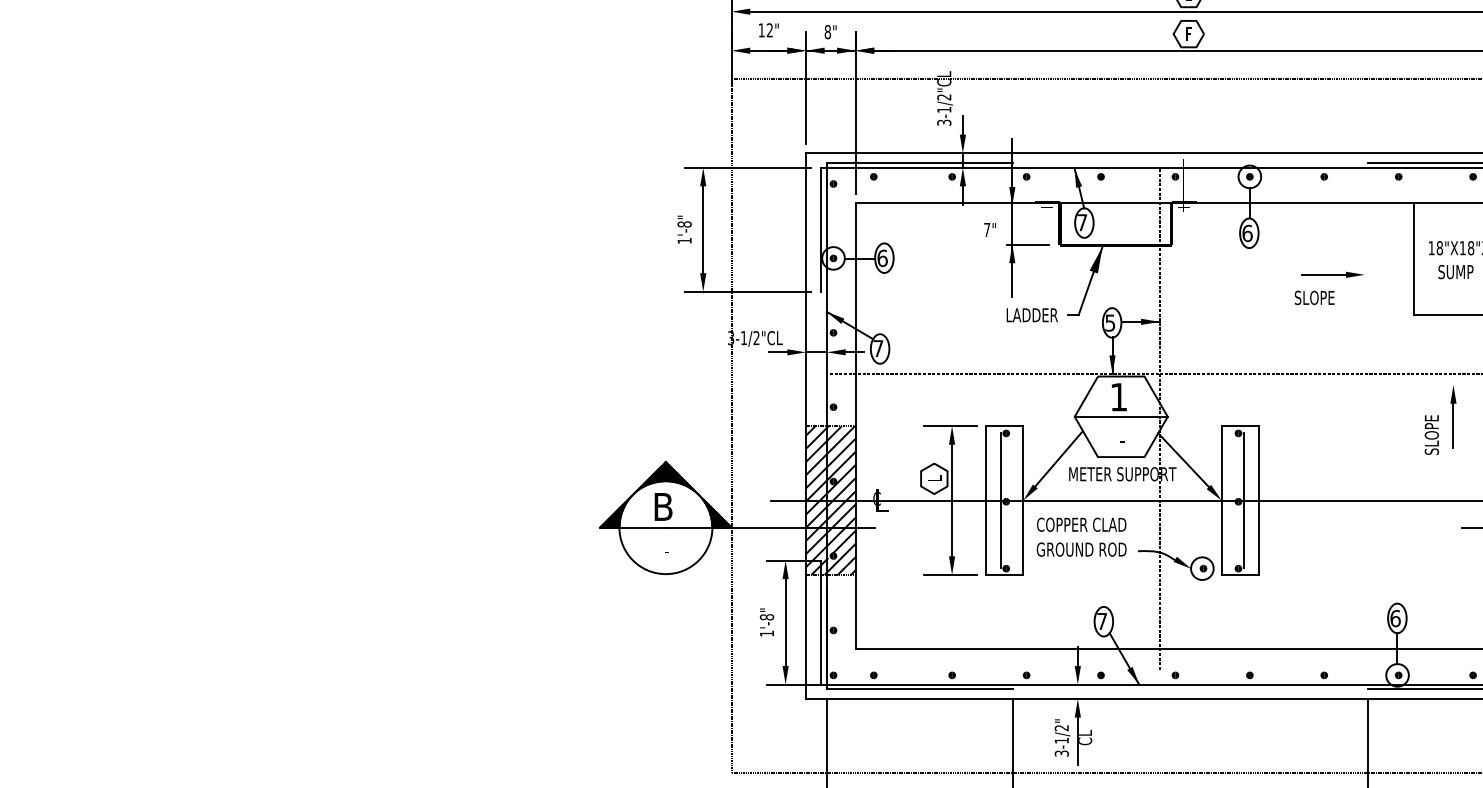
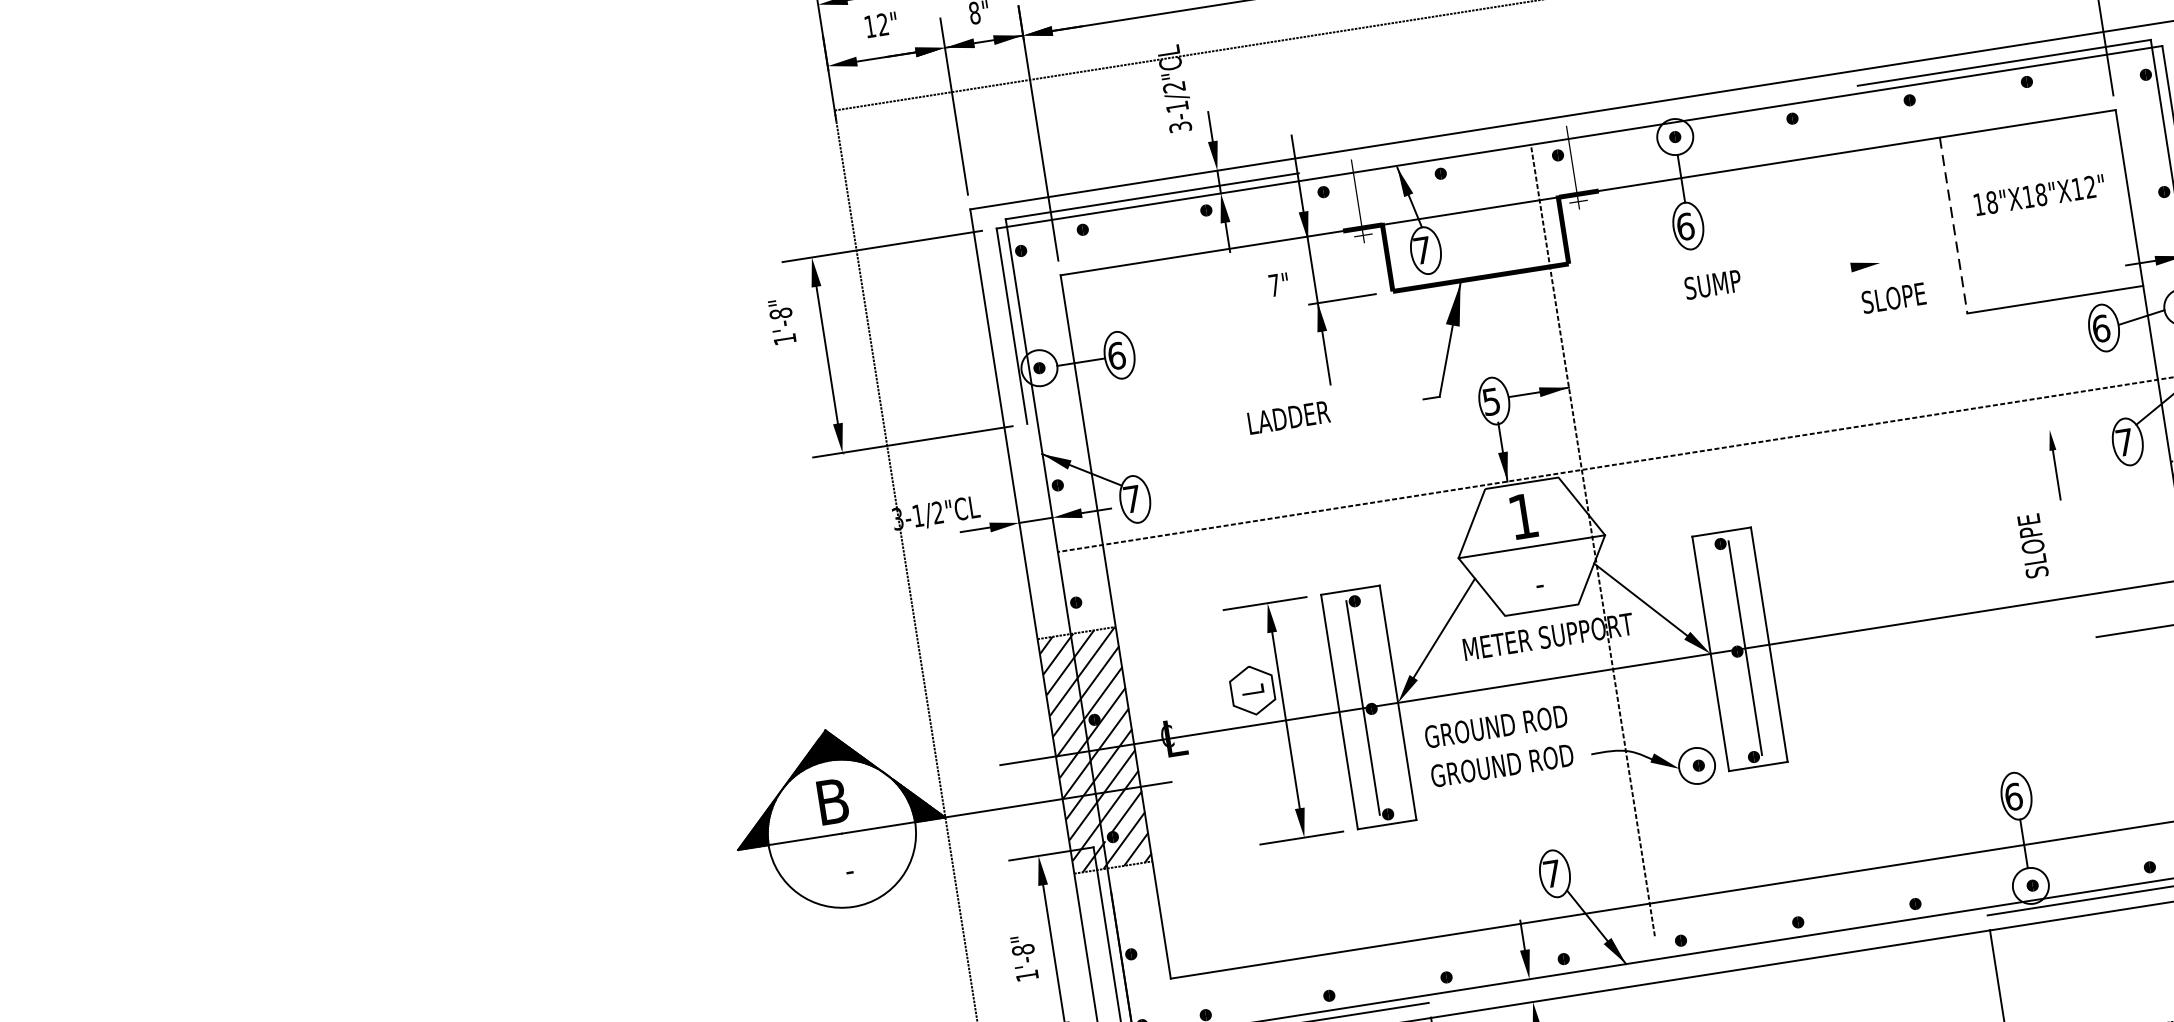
text: (684, 229) -> (781, 321), moved
line: (1413, 258) -> (1953, 225), solid -> dashed
text: (1455, 271) -> (1712, 283), moved
line: (1323, 274) -> (1815, 272), removed
text: (1314, 297) -> (1893, 297), moved
text: (1031, 315) -> (1287, 418), moved
part: (1453, 416) -> (2055, 464), size x0.7
text: (1431, 434) -> (2032, 545), moved
text: (1081, 524) -> (1495, 726), COPPER CLAD -> GROUND ROD

